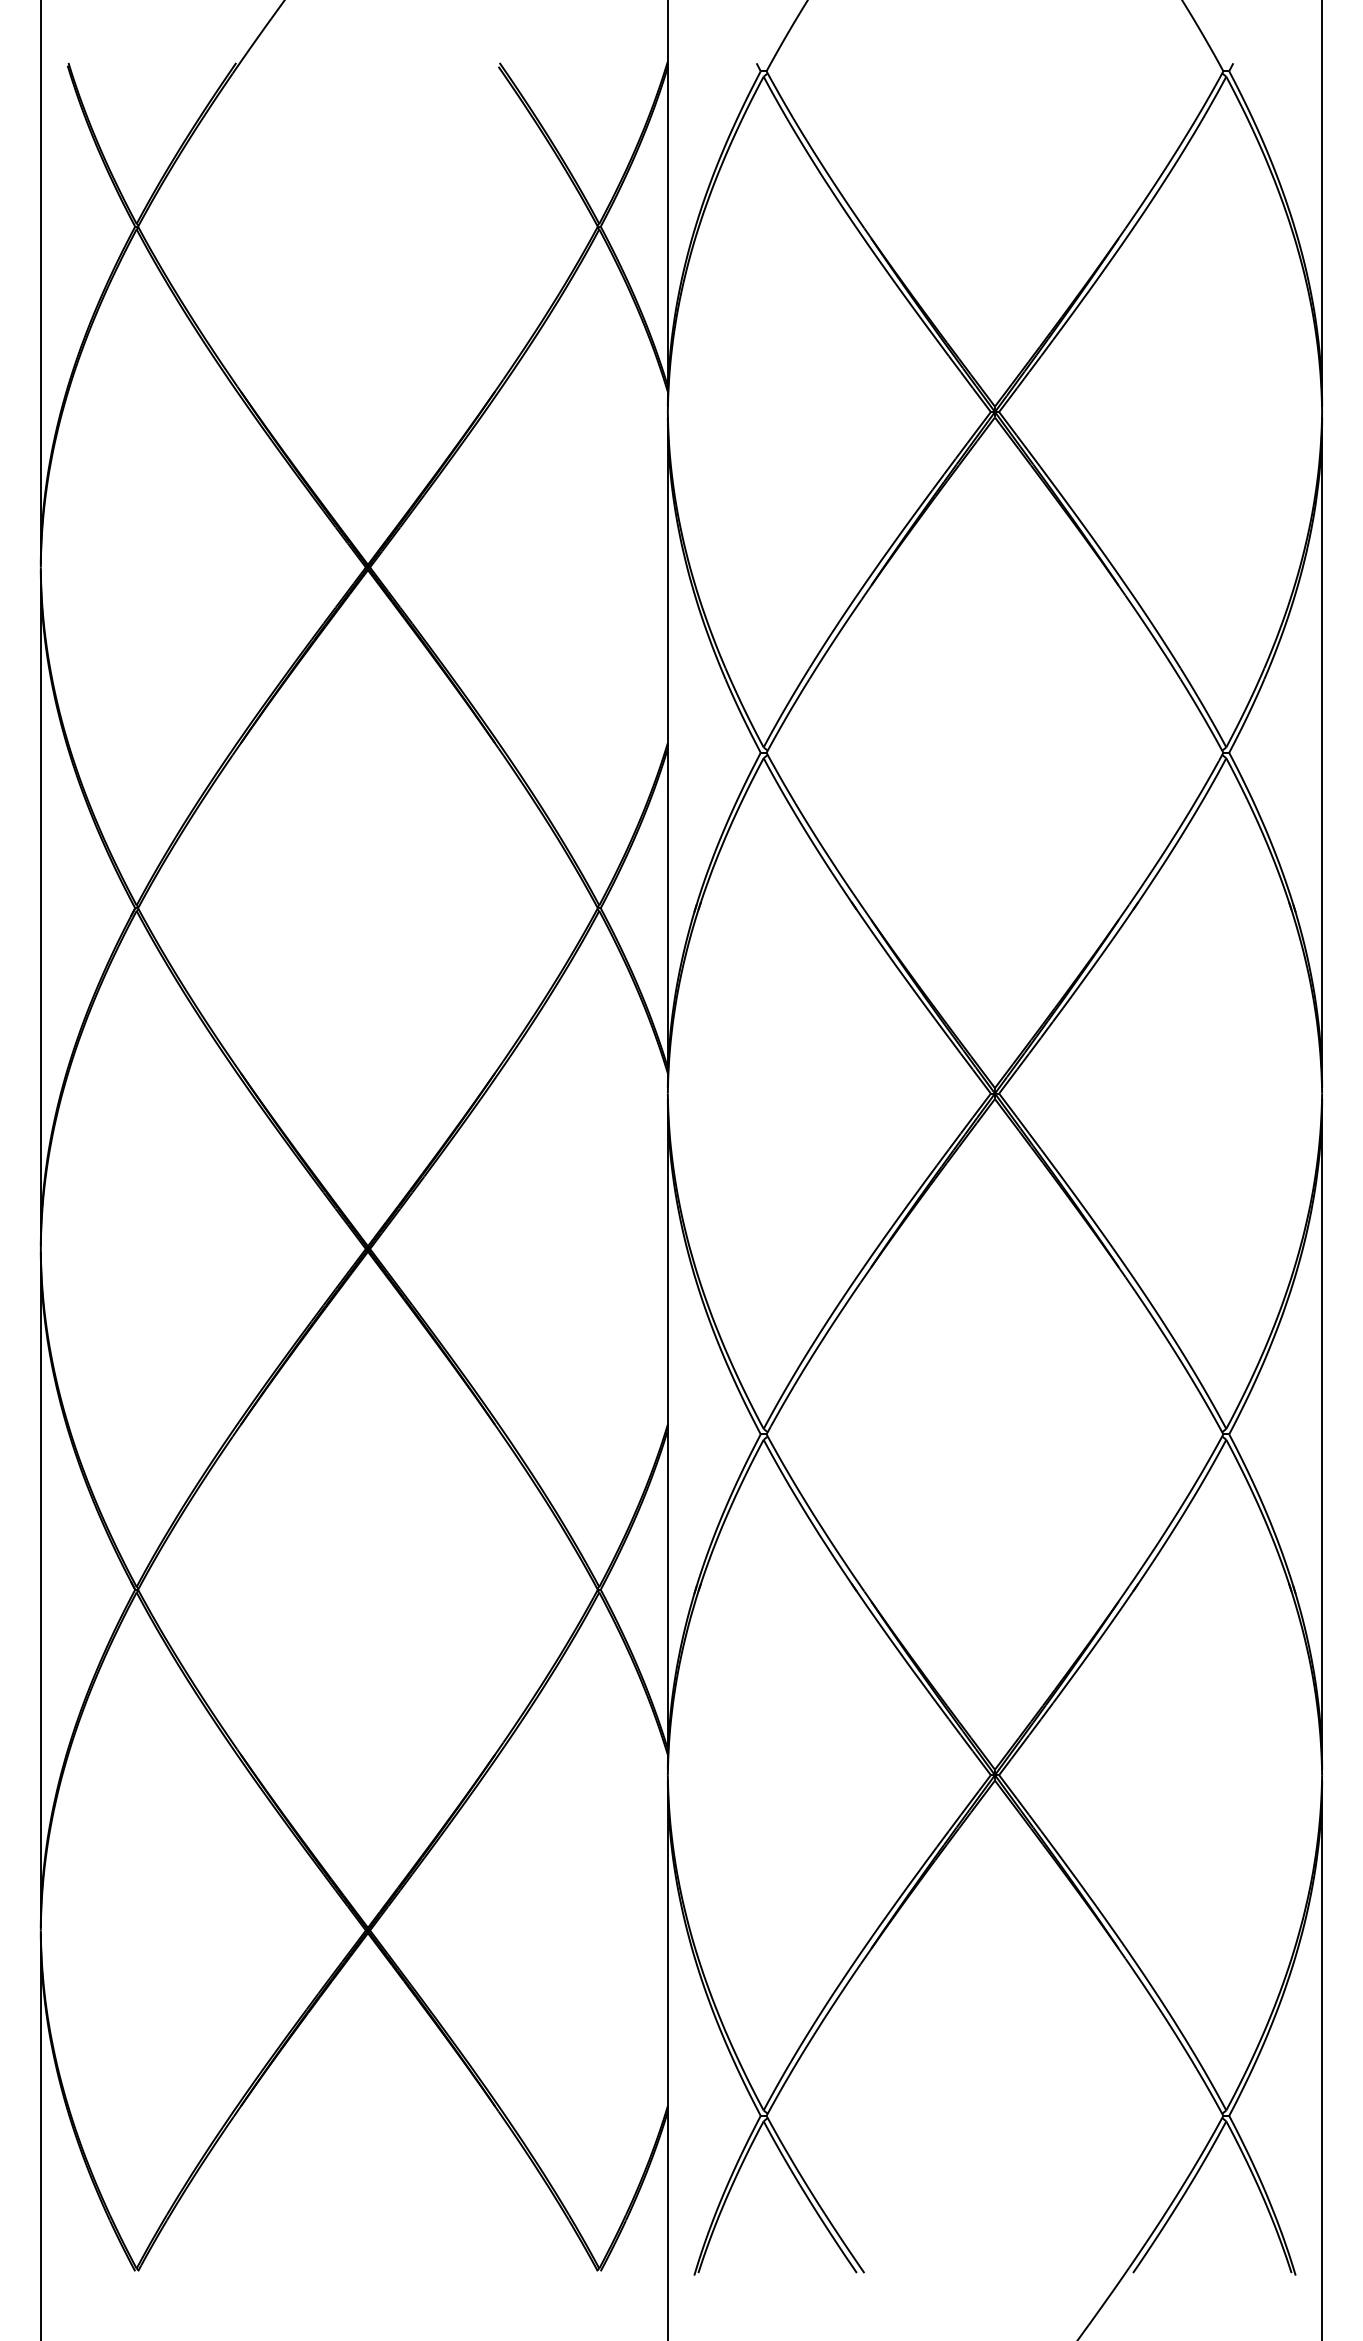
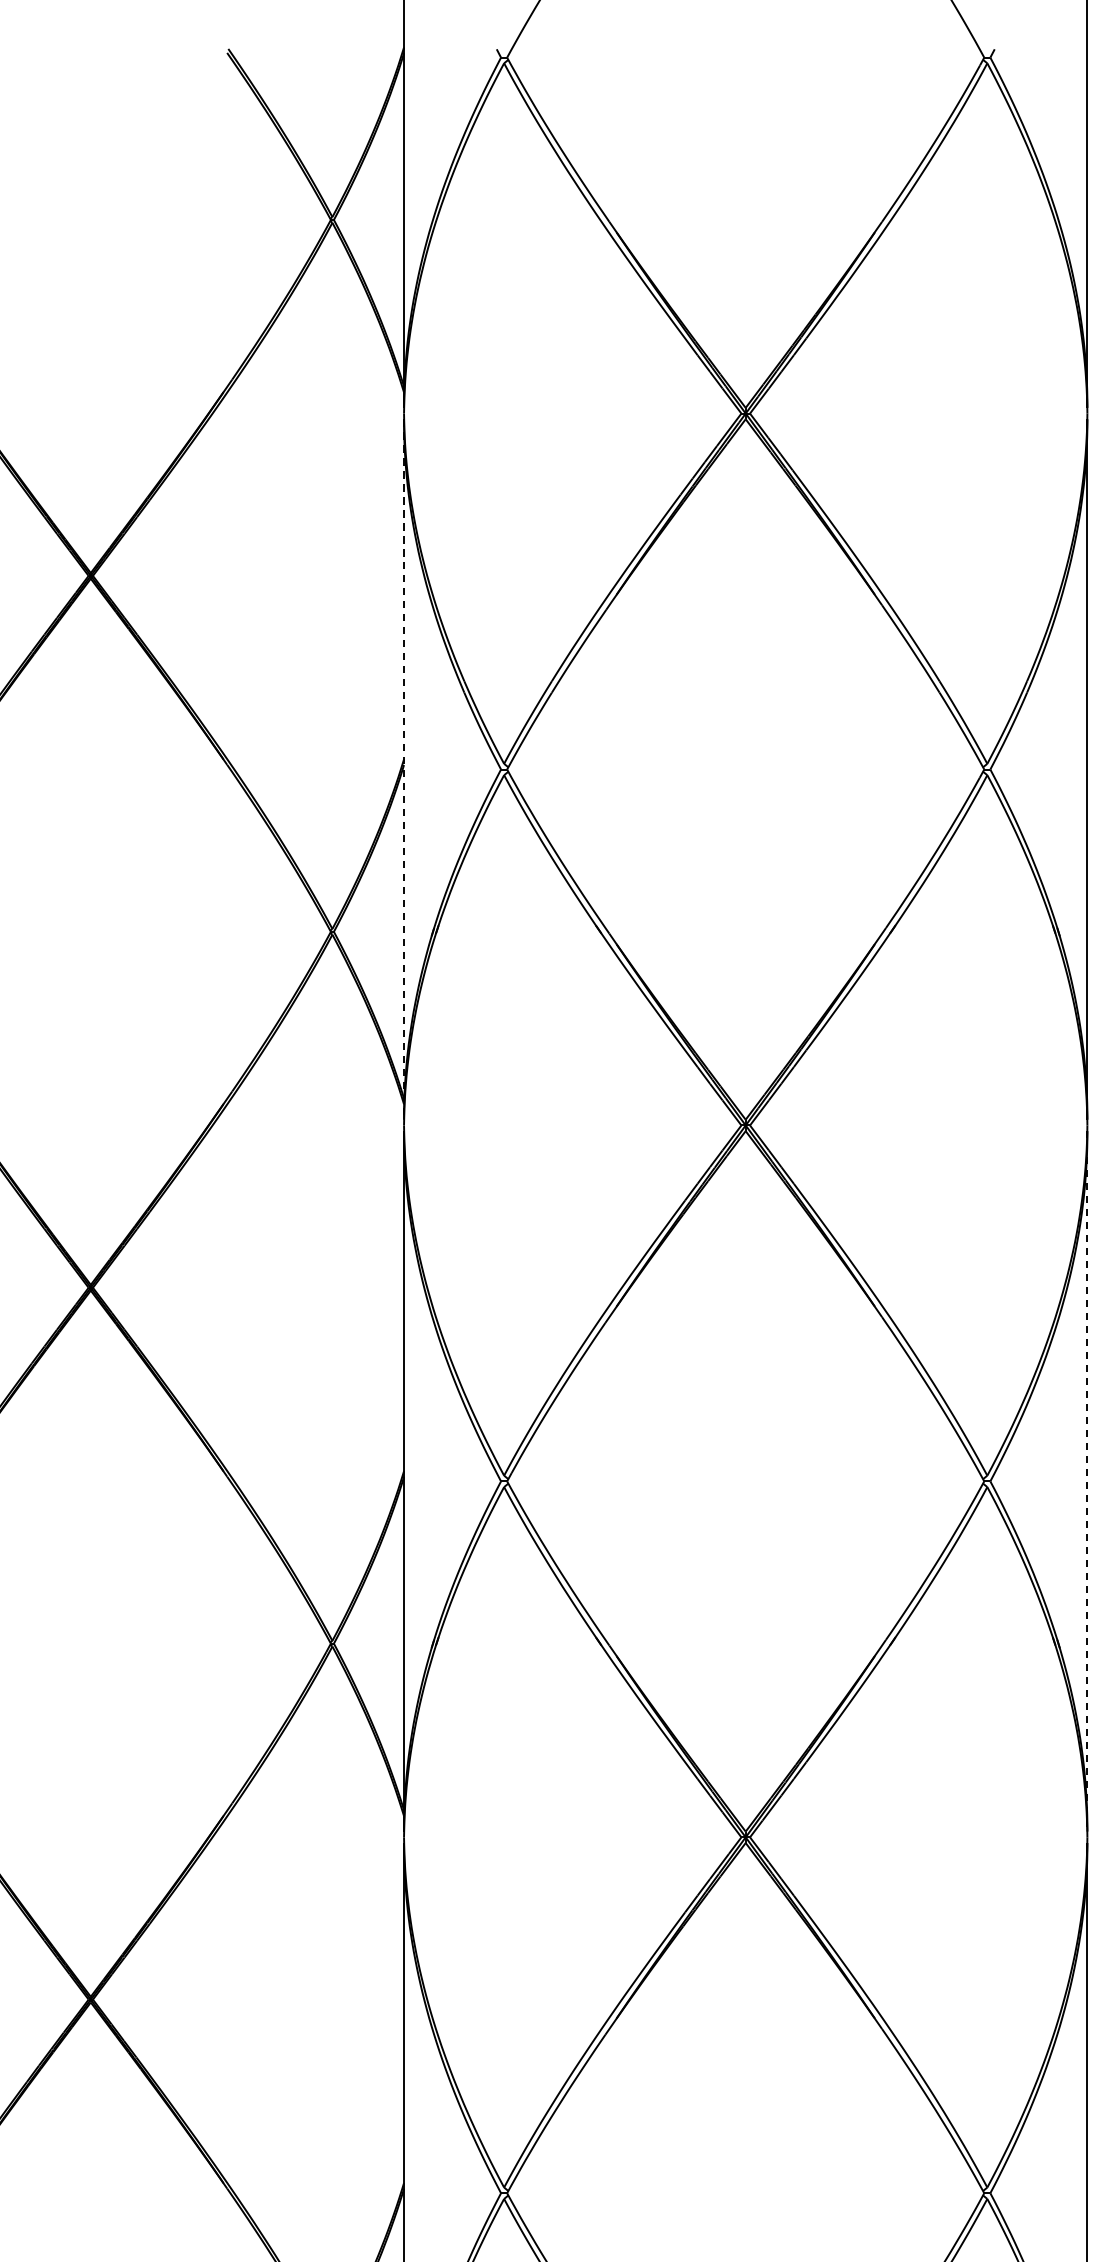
line: (667, 753) -> (403, 770), solid -> dashed
line: (1322, 1434) -> (1087, 1481), solid -> dashed

